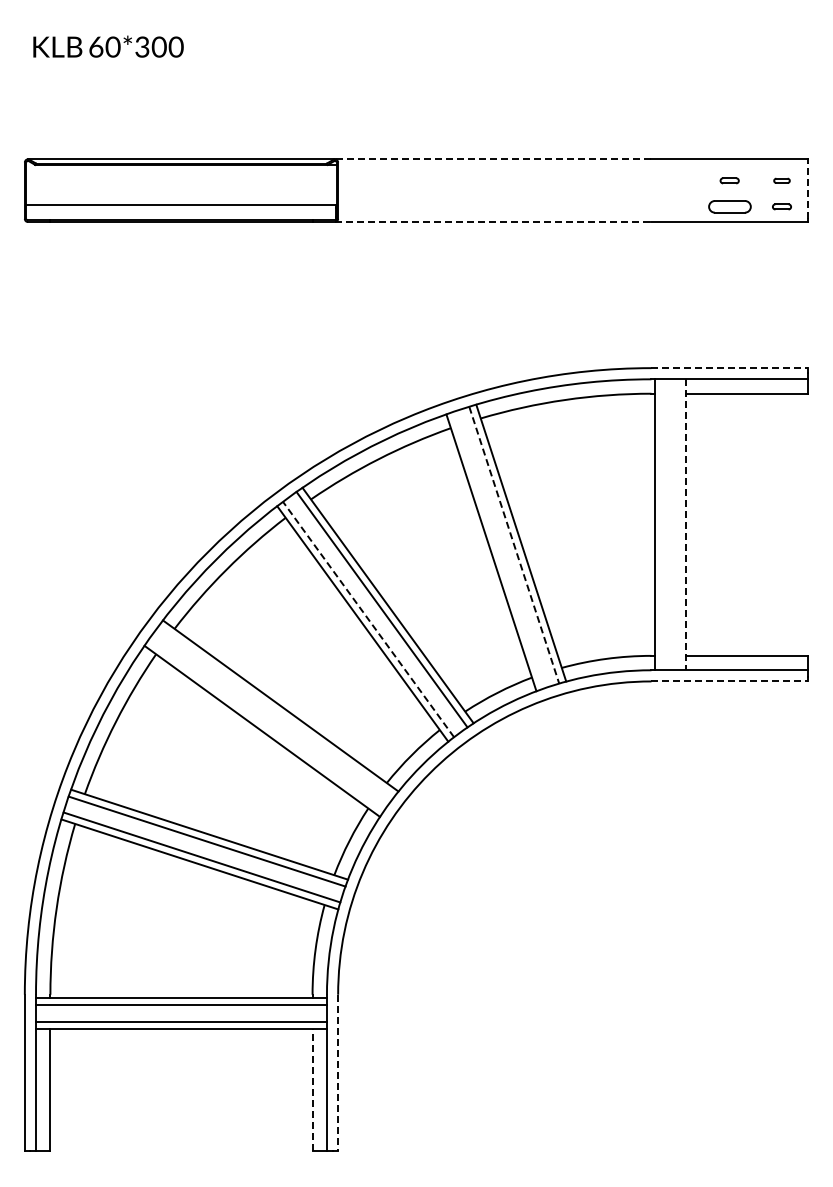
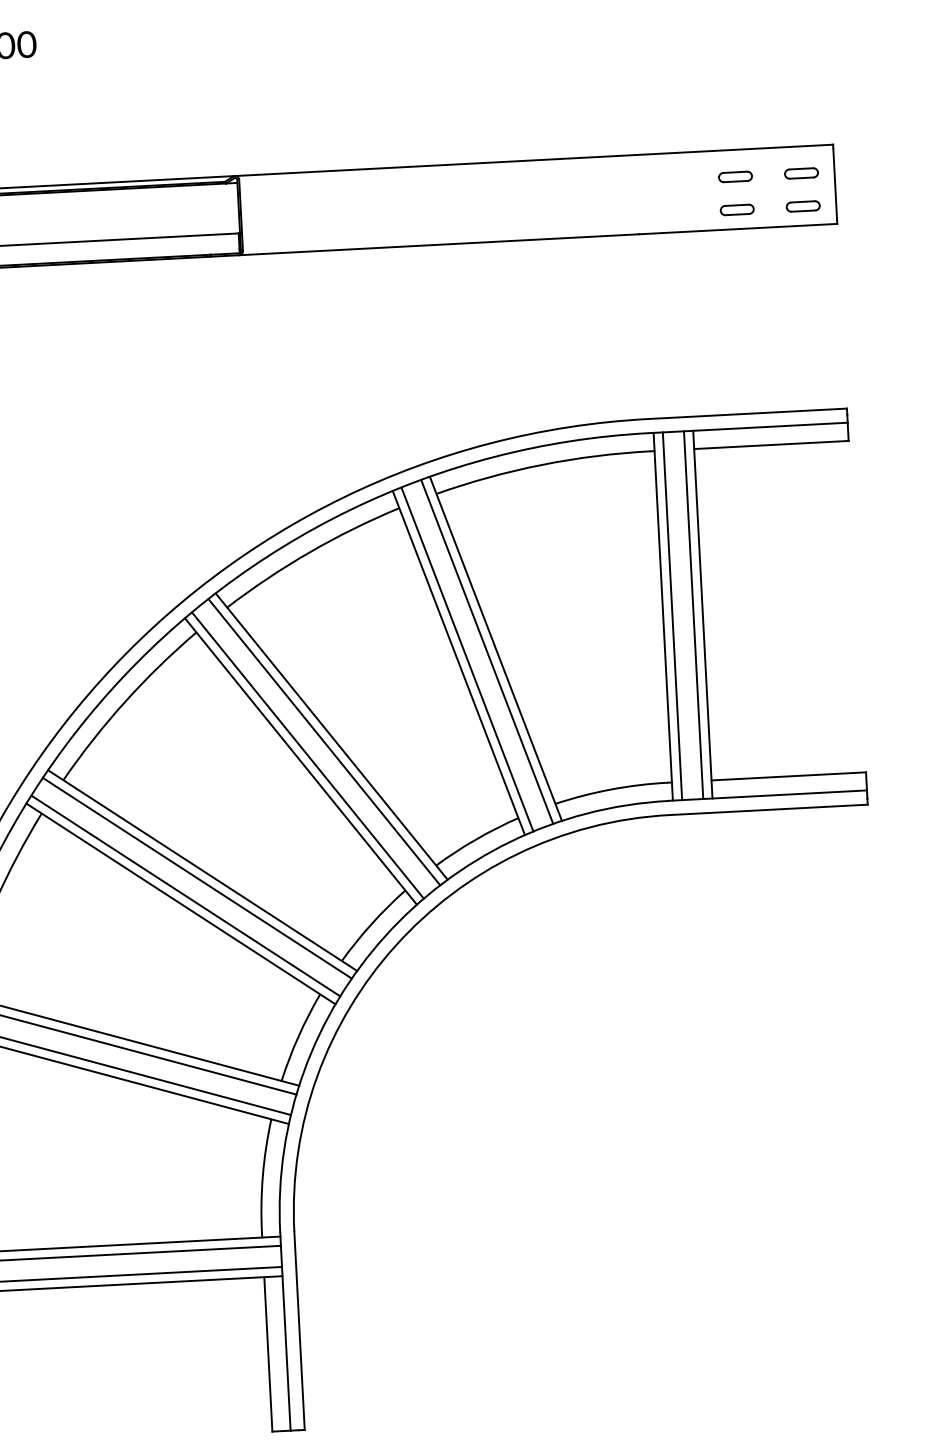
line: (492, 159) -> (434, 165), dashed -> solid
part: (729, 180) -> (735, 176), size x1.43
part: (781, 180) -> (800, 173), size x1.67
line: (808, 190) -> (835, 184), dashed -> solid
part: (729, 206) -> (736, 209), size x0.62
part: (781, 206) -> (802, 206), size x1.43
line: (493, 222) -> (439, 245), dashed -> solid
line: (730, 368) -> (748, 414), dashed -> solid
line: (661, 524) -> (671, 615), added
line: (678, 524) -> (693, 614), added
line: (685, 525) -> (702, 615), dashed -> solid
line: (514, 545) -> (487, 652), dashed -> solid
line: (498, 550) -> (467, 659), added
line: (368, 619) -> (307, 755), dashed -> solid
line: (730, 681) -> (769, 809), dashed -> solid
line: (275, 711) -> (196, 877), added
line: (266, 724) -> (185, 894), added
line: (338, 1073) -> (300, 1331), dashed -> solid
line: (312, 1089) -> (268, 1353), dashed -> solid

